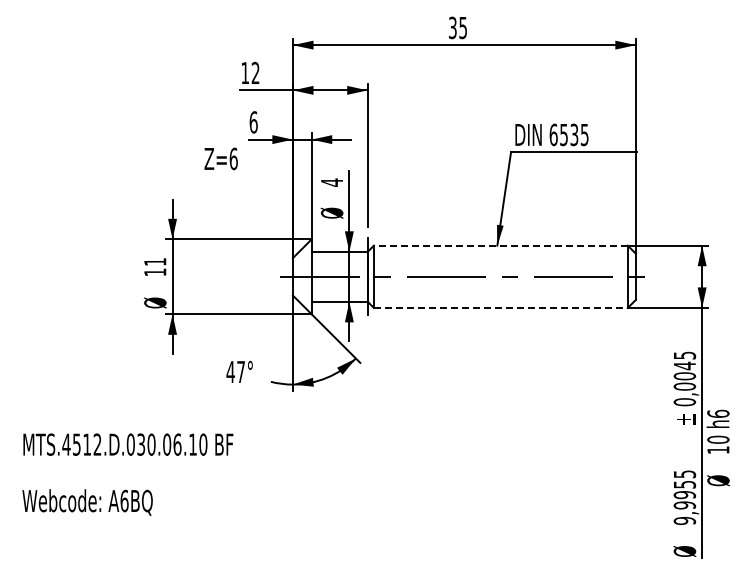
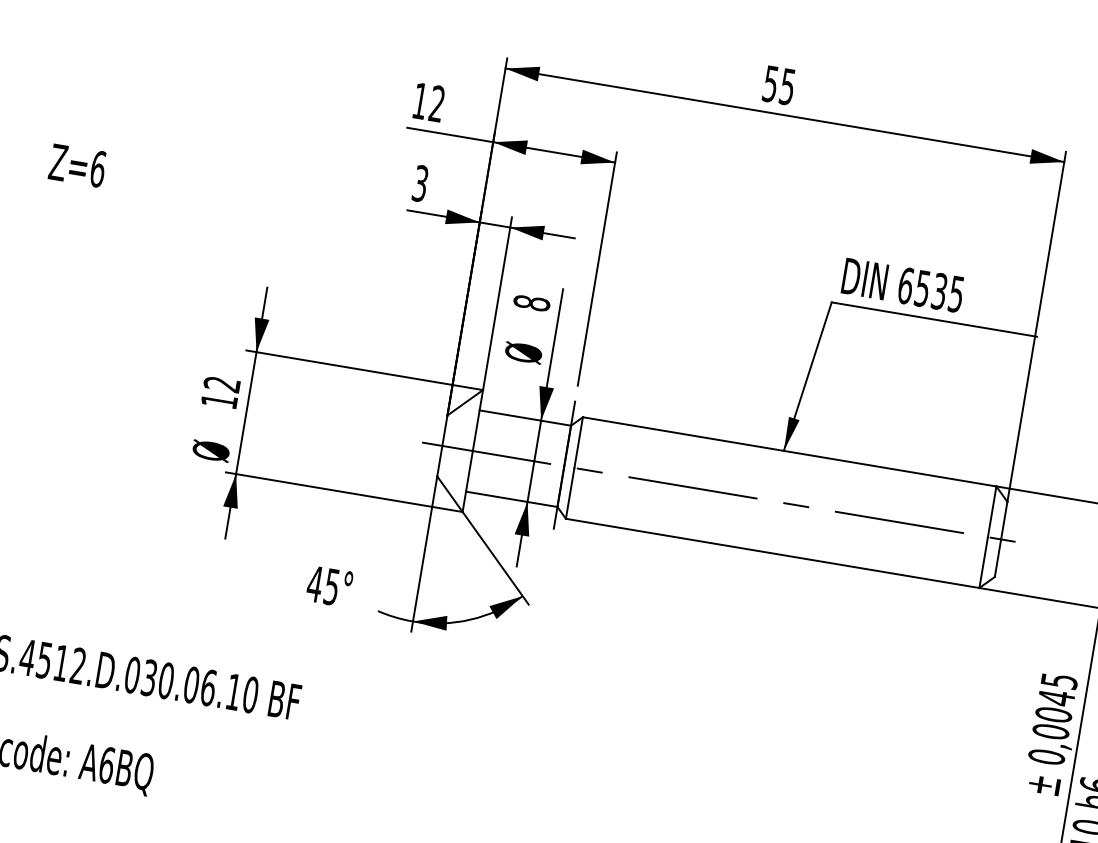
text: (452, 27) -> (770, 83), 35 -> 55
text: (253, 122) -> (420, 183), 6 -> 3
text: (220, 158) -> (76, 164), moved
text: (331, 182) -> (530, 302), 4 -> 8
line: (500, 245) -> (789, 451), dashed -> solid
text: (155, 261) -> (222, 383), 11 -> 12
line: (500, 307) -> (772, 552), dashed -> solid
text: (240, 372) -> (330, 587), 47° -> 45°

